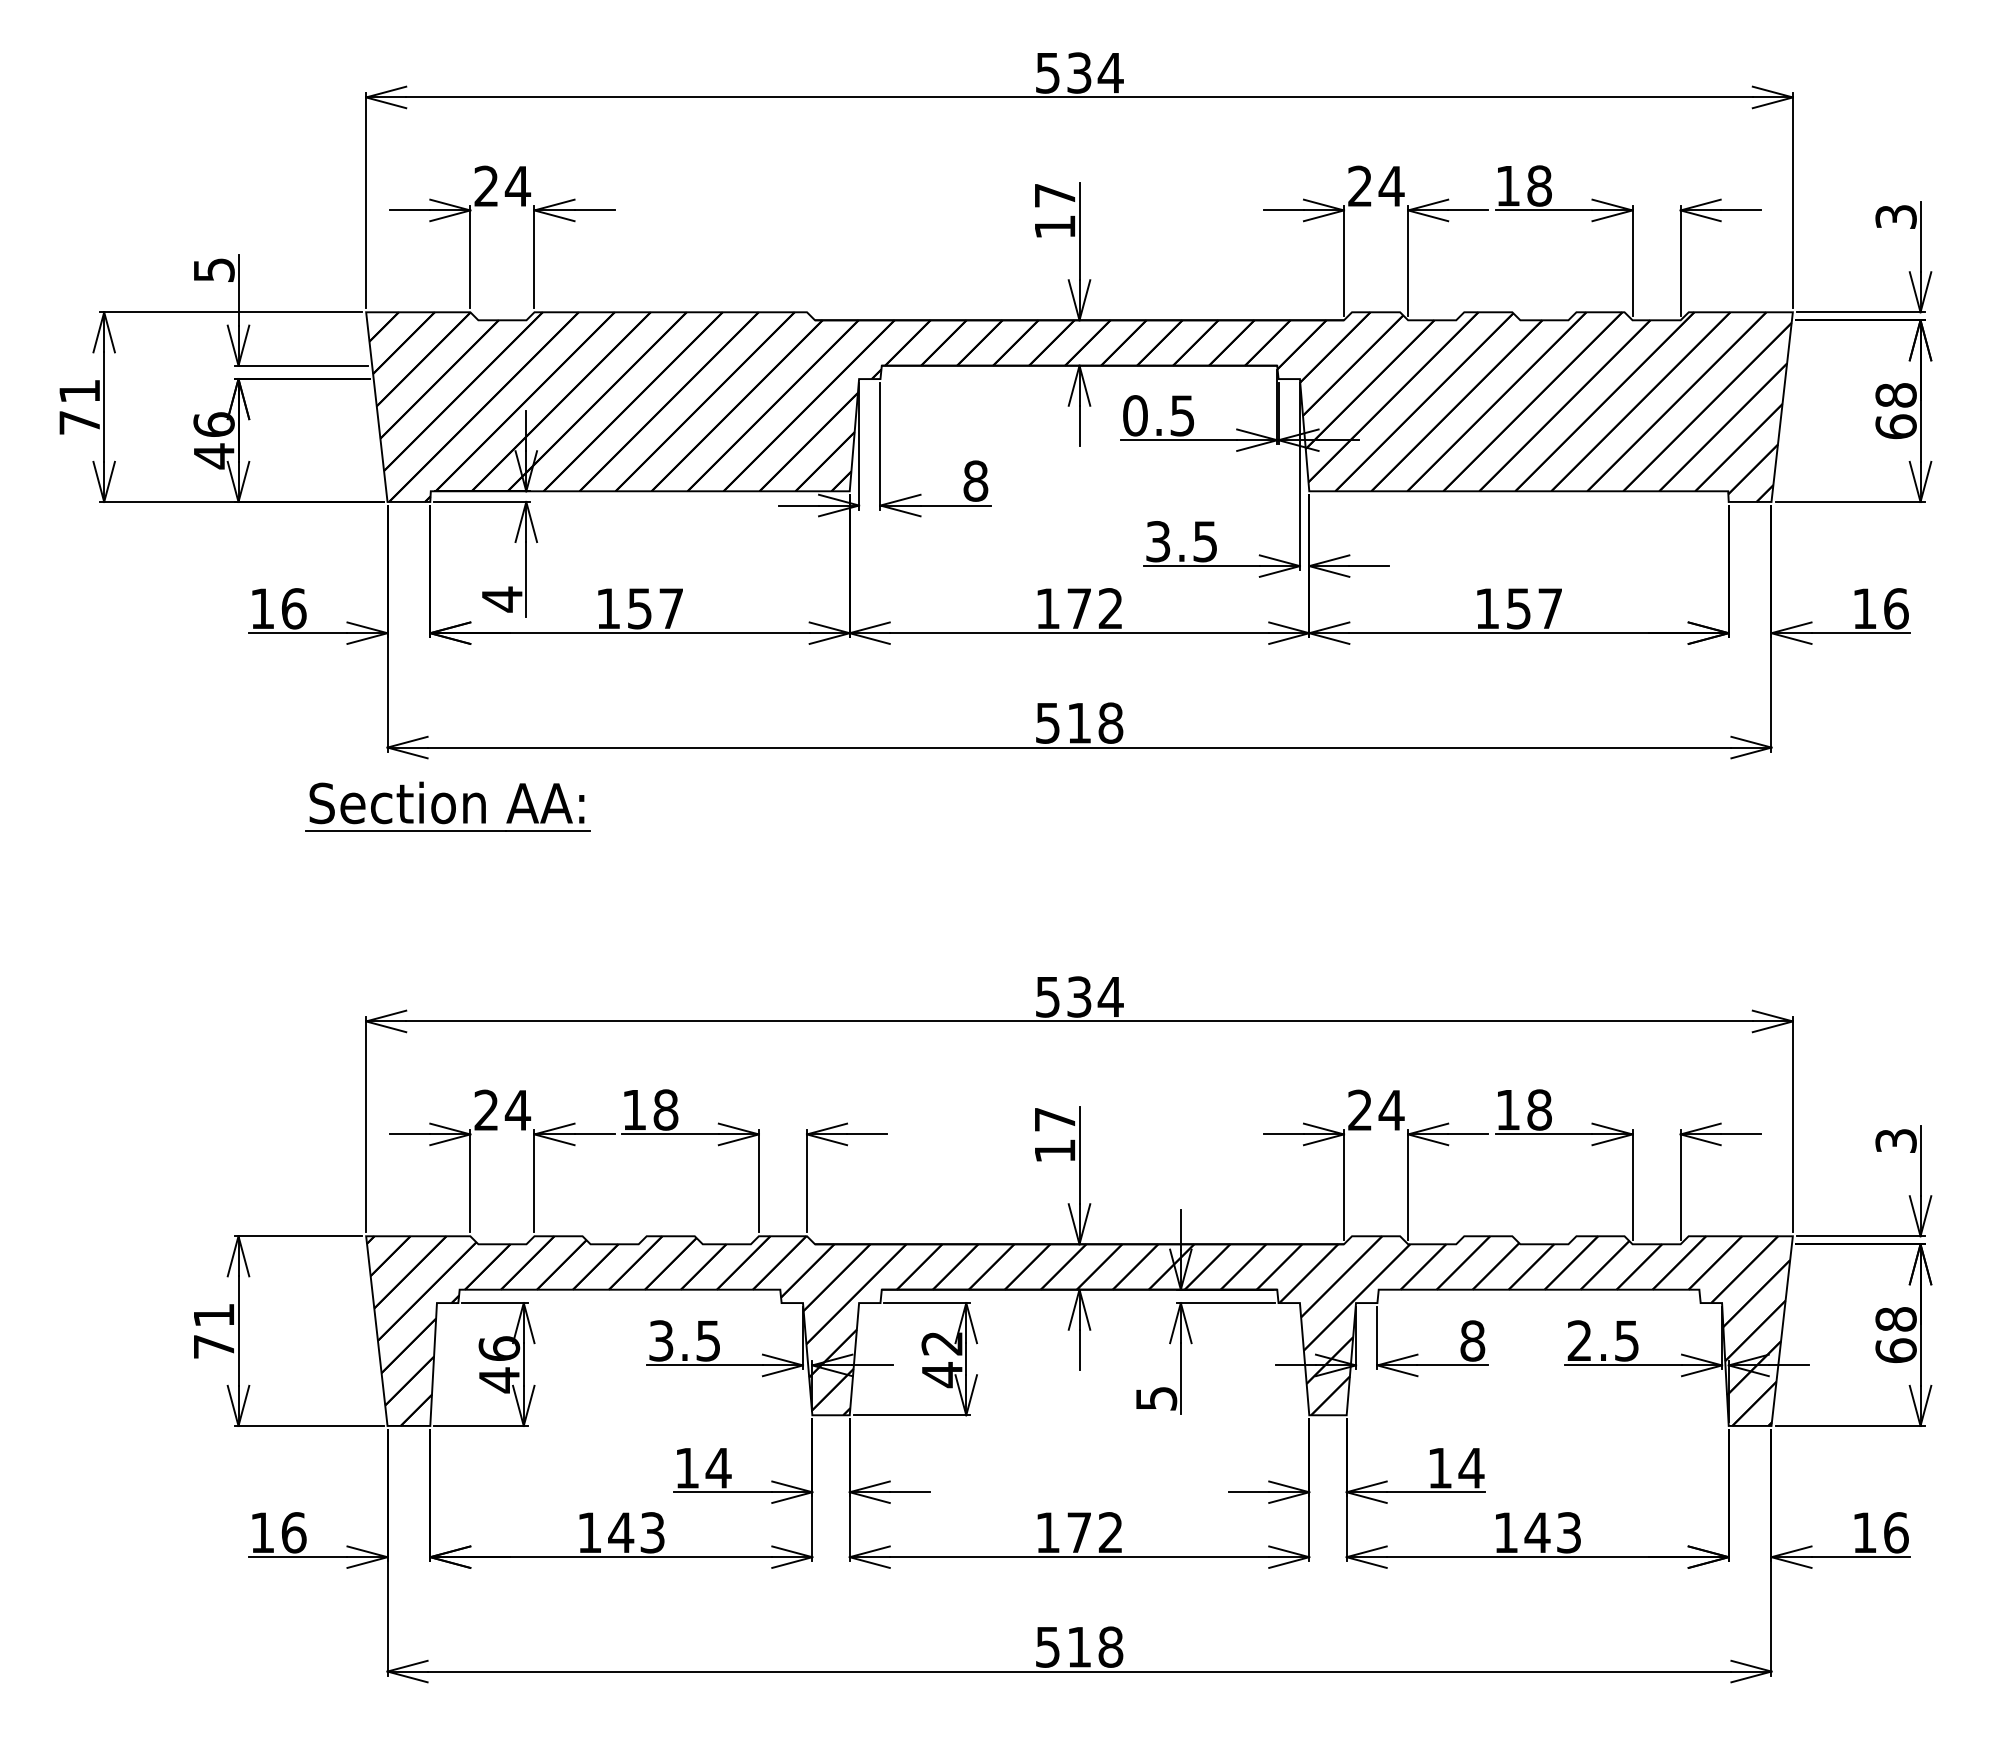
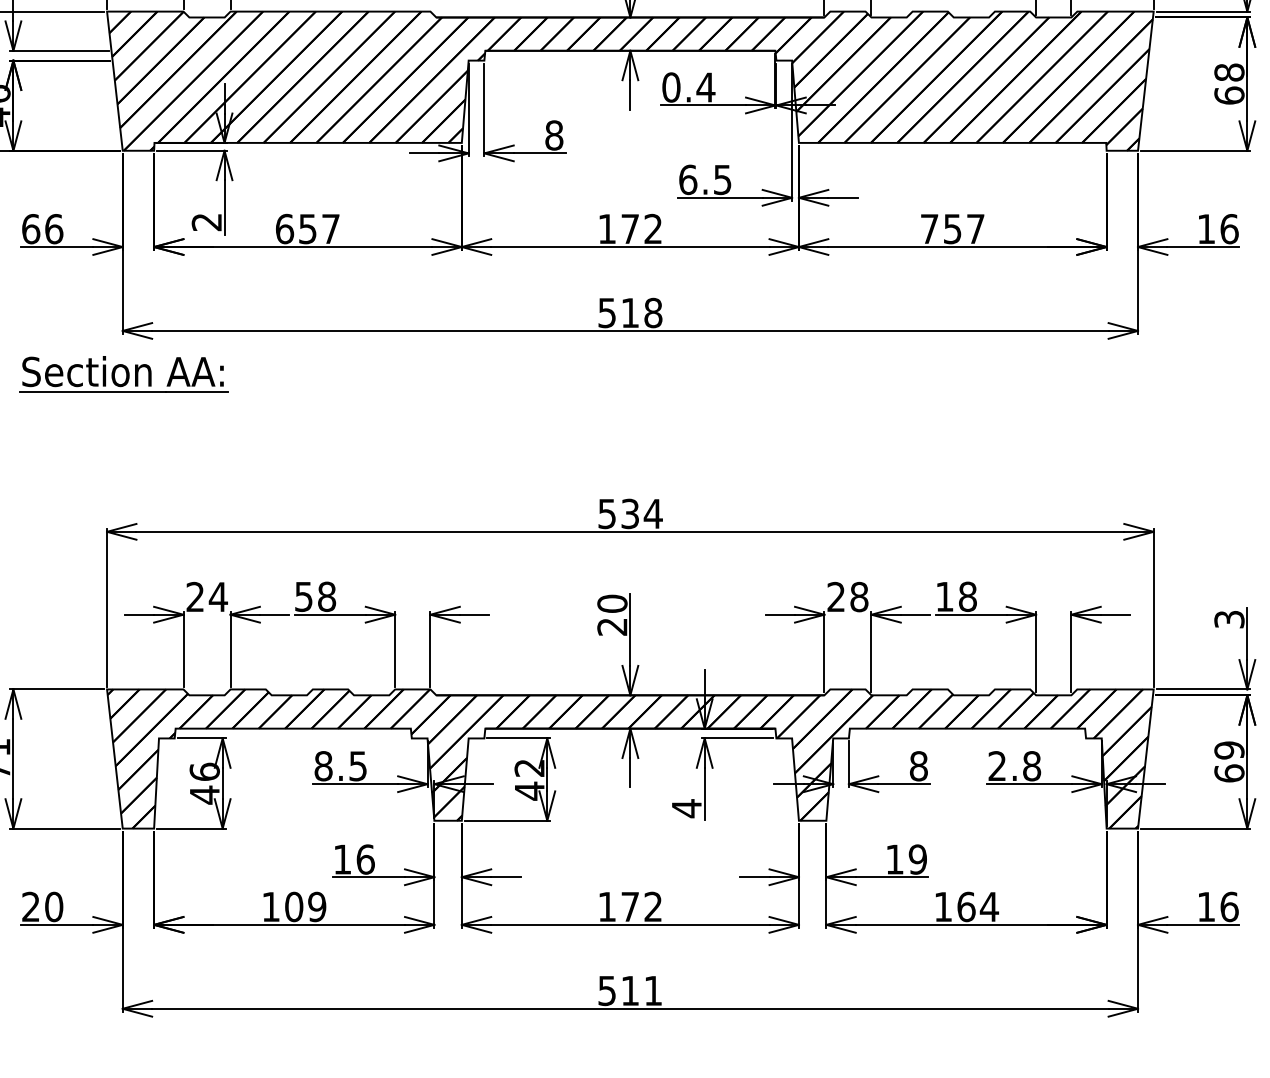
text: (1182, 415) -> (705, 87), 0.5 -> 0.4
text: (1158, 541) -> (688, 179), 3.5 -> 6.5
text: (501, 599) -> (206, 222), 4 -> 2
text: (262, 608) -> (31, 228), 16 -> 66
text: (608, 608) -> (284, 228), 157 -> 657
text: (1486, 608) -> (928, 228), 157 -> 757
part: (447, 806) -> (123, 374), moved
text: (633, 1110) -> (303, 597), 18 -> 58
text: (1391, 1110) -> (859, 597), 24 -> 28
text: (1054, 1135) -> (612, 615), 17 -> 20
text: (1895, 1319) -> (1228, 750), 68 -> 69
text: (661, 1340) -> (323, 765), 3.5 -> 8.5
text: (1626, 1340) -> (1031, 765), 2.5 -> 2.8
text: (1156, 1398) -> (686, 808), 5 -> 4
text: (718, 1467) -> (365, 859), 14 -> 16
text: (1471, 1467) -> (917, 859), 14 -> 19
text: (278, 1532) -> (42, 906), 16 -> 20
text: (636, 1532) -> (305, 906), 143 -> 109
text: (1553, 1532) -> (978, 906), 143 -> 164
text: (1110, 1646) -> (653, 990), 518 -> 511

